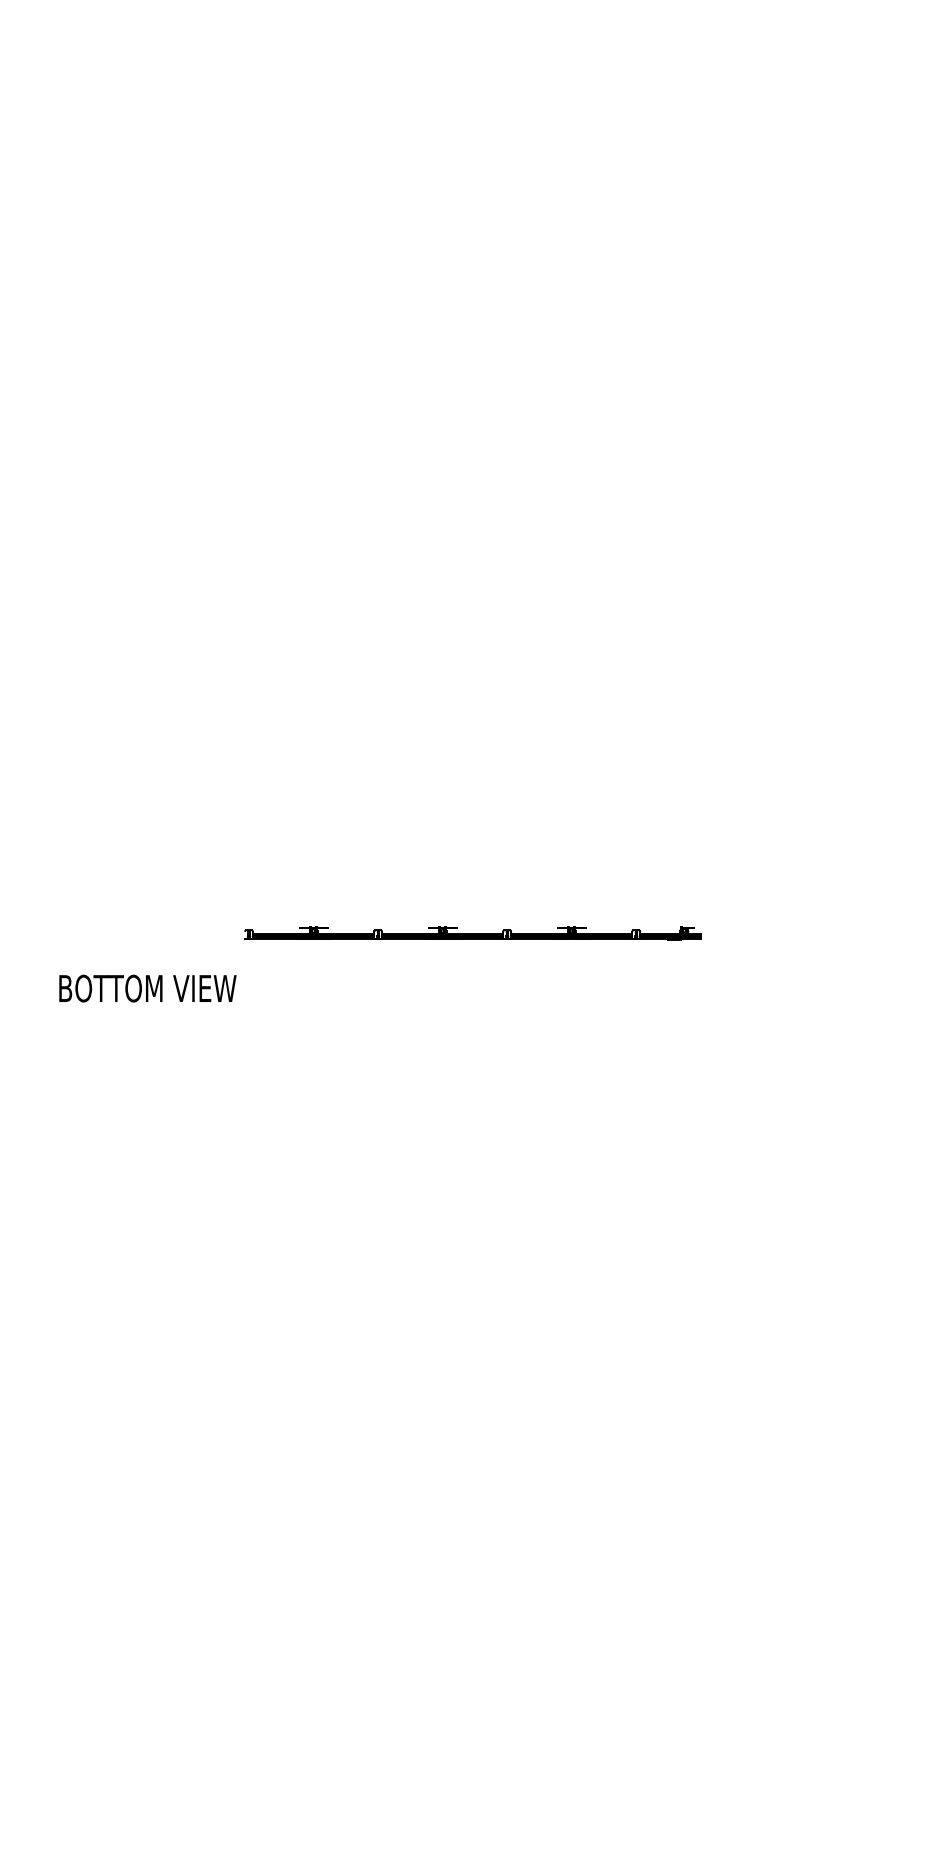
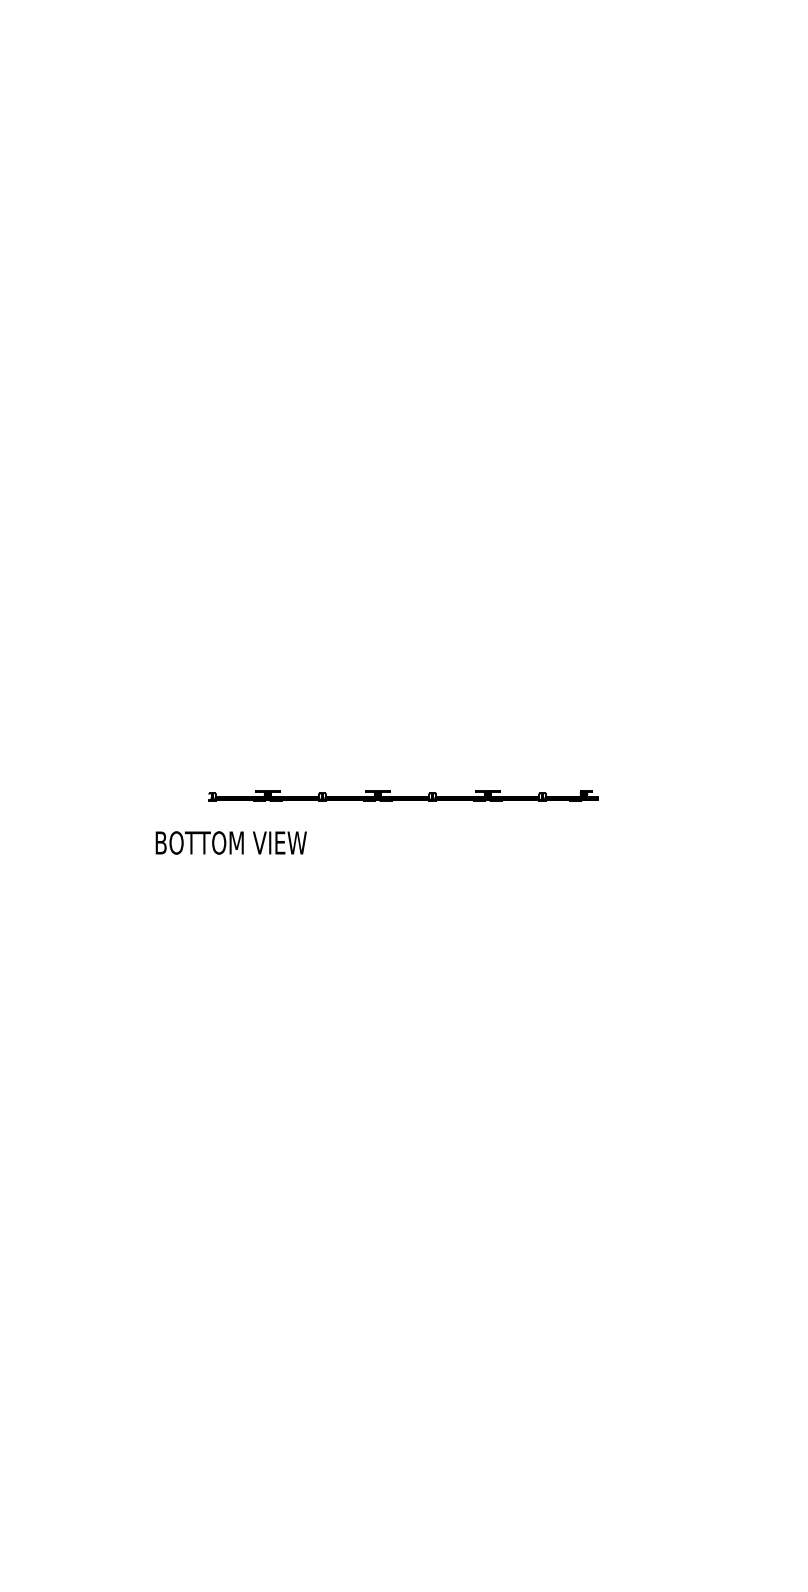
text: (146, 988) -> (230, 842), moved

